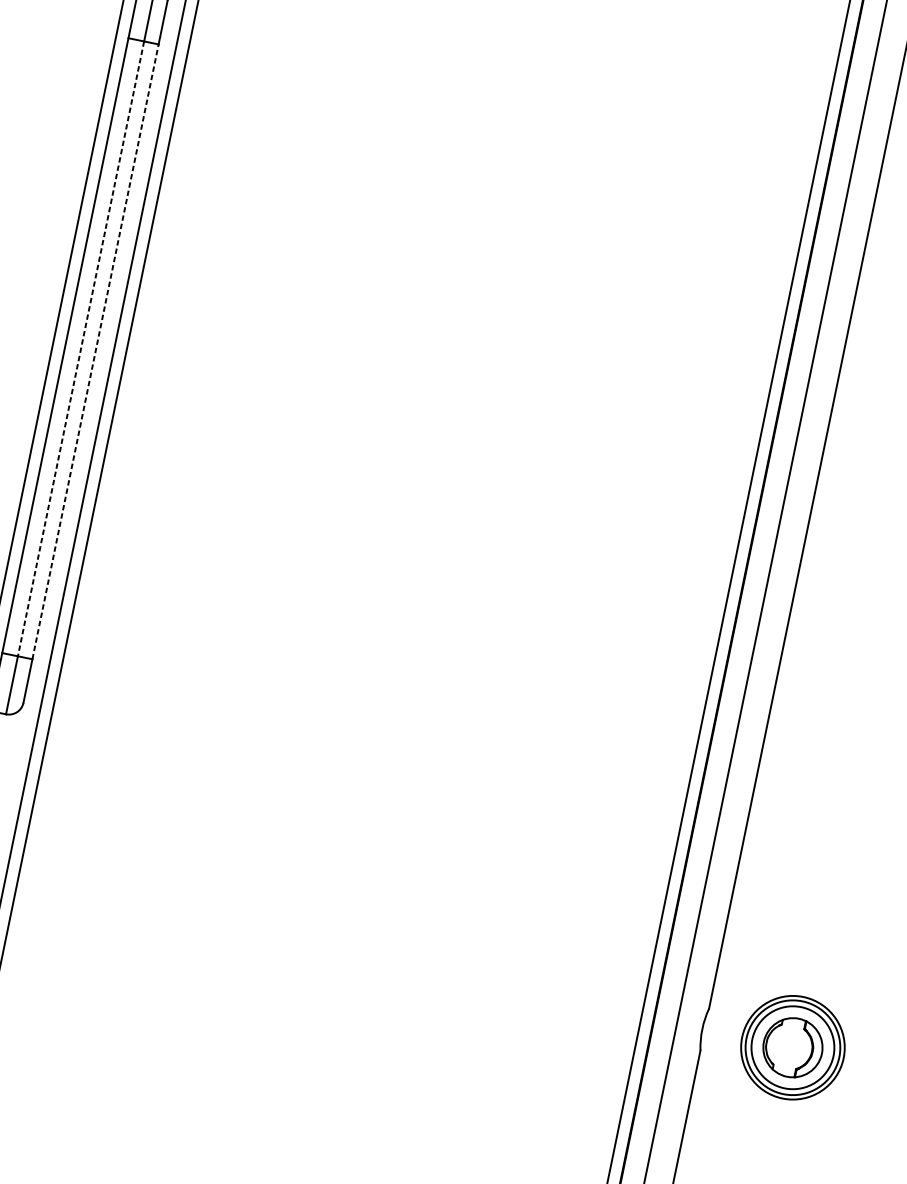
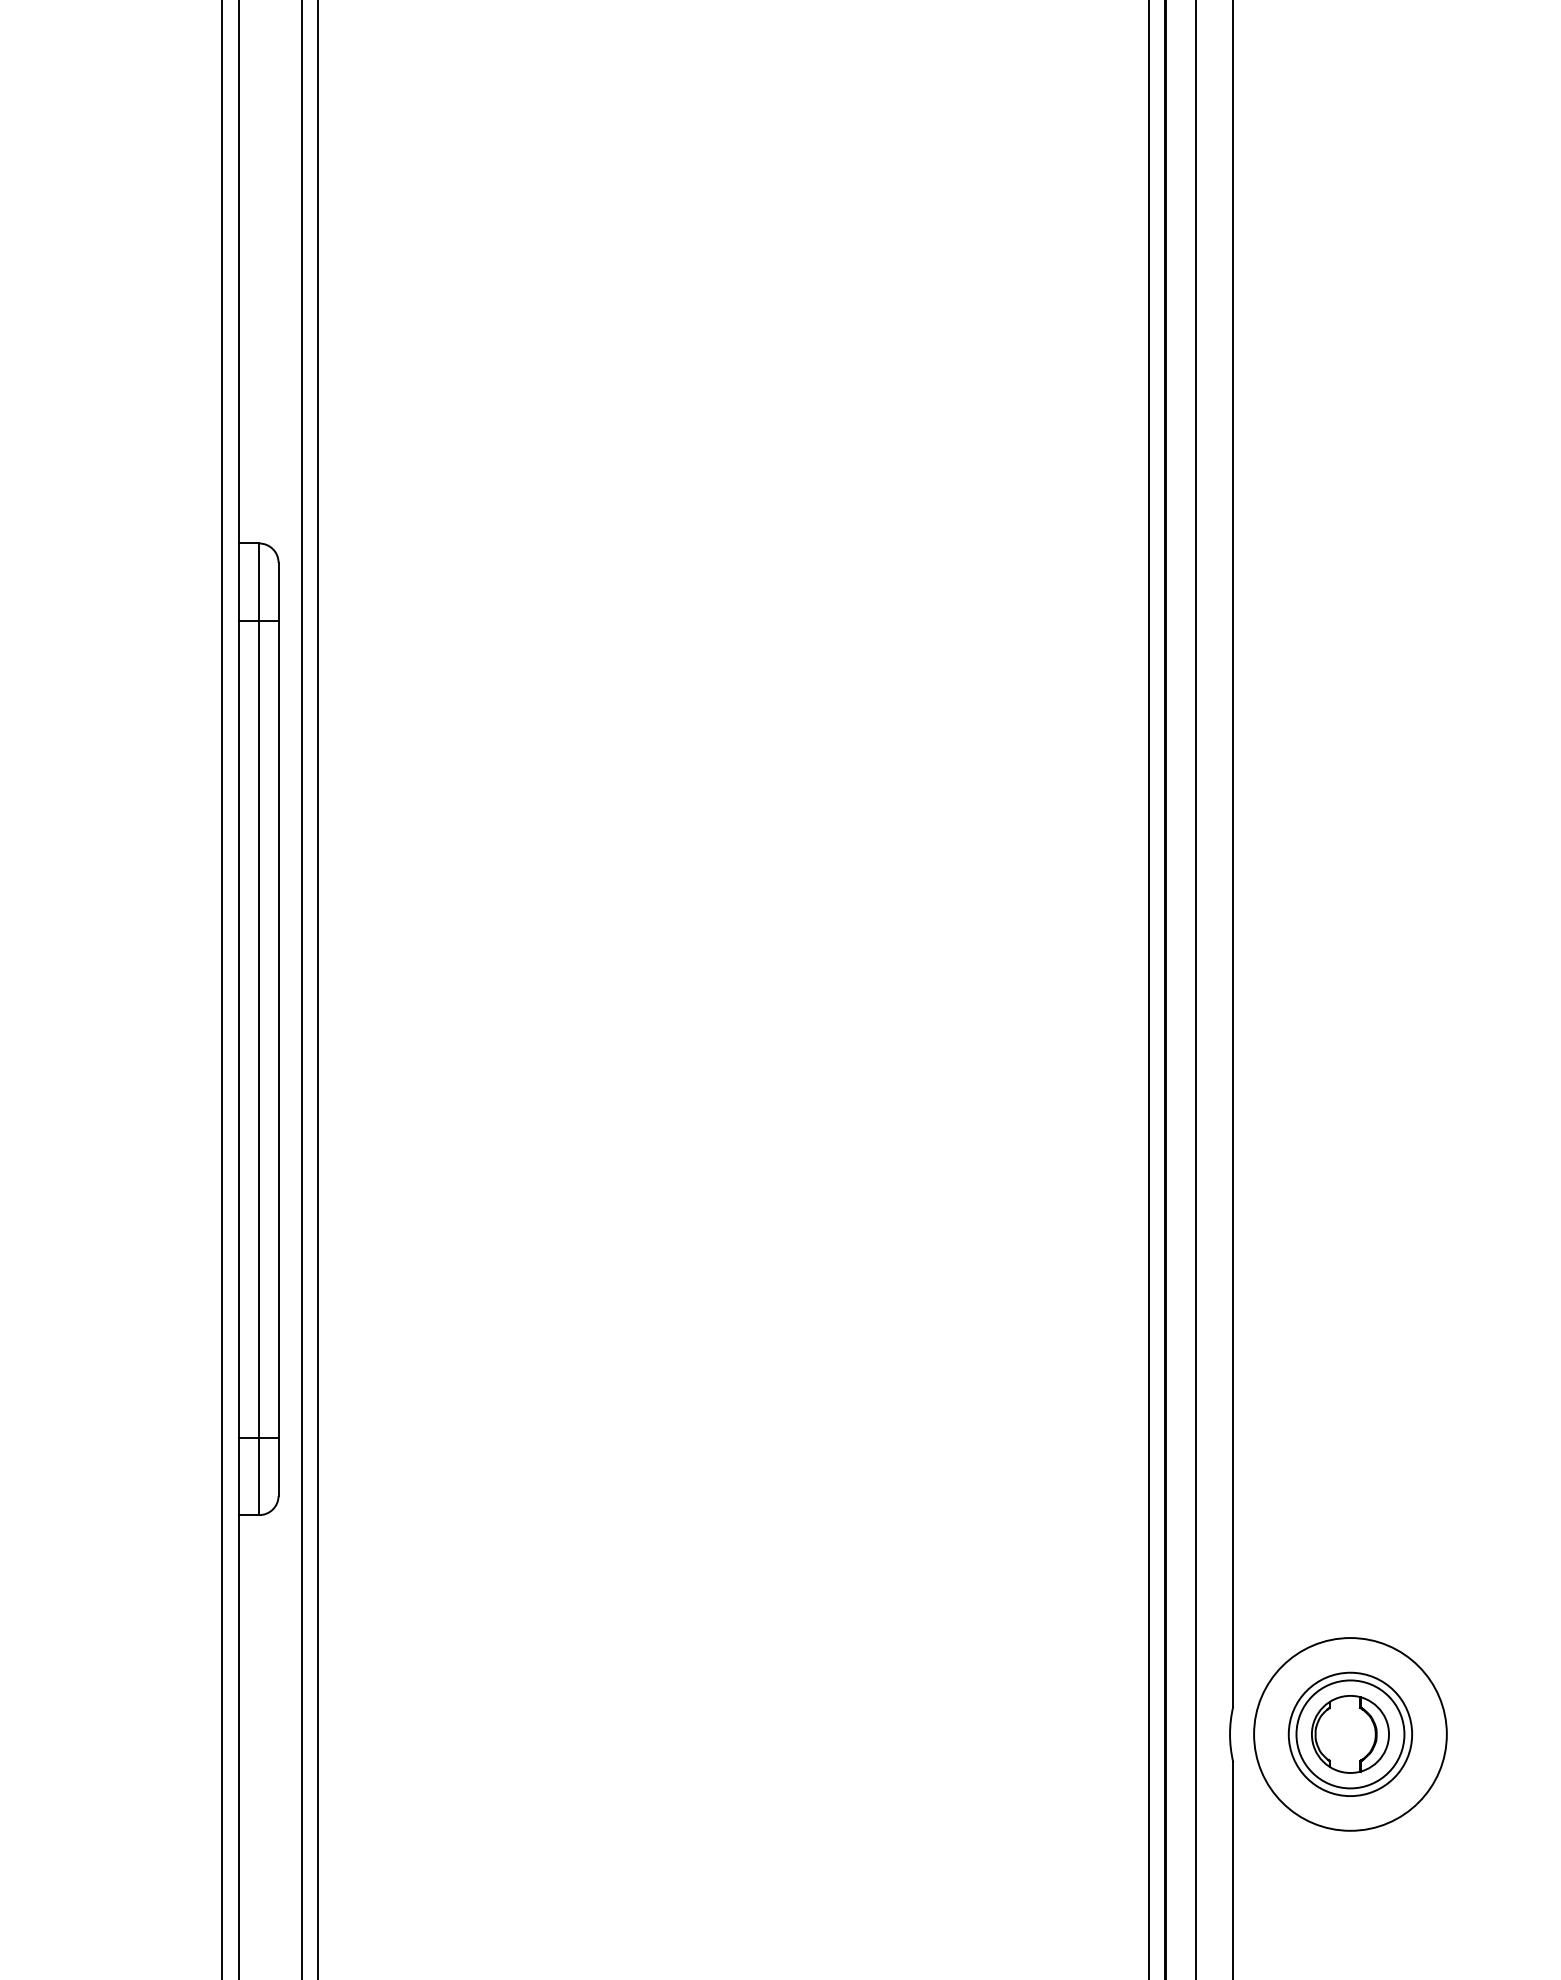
line: (81, 349) -> (259, 1029), dashed -> solid
line: (95, 351) -> (278, 1029), dashed -> solid
circle: (792, 1047) -> (1350, 1734), size x1.43

